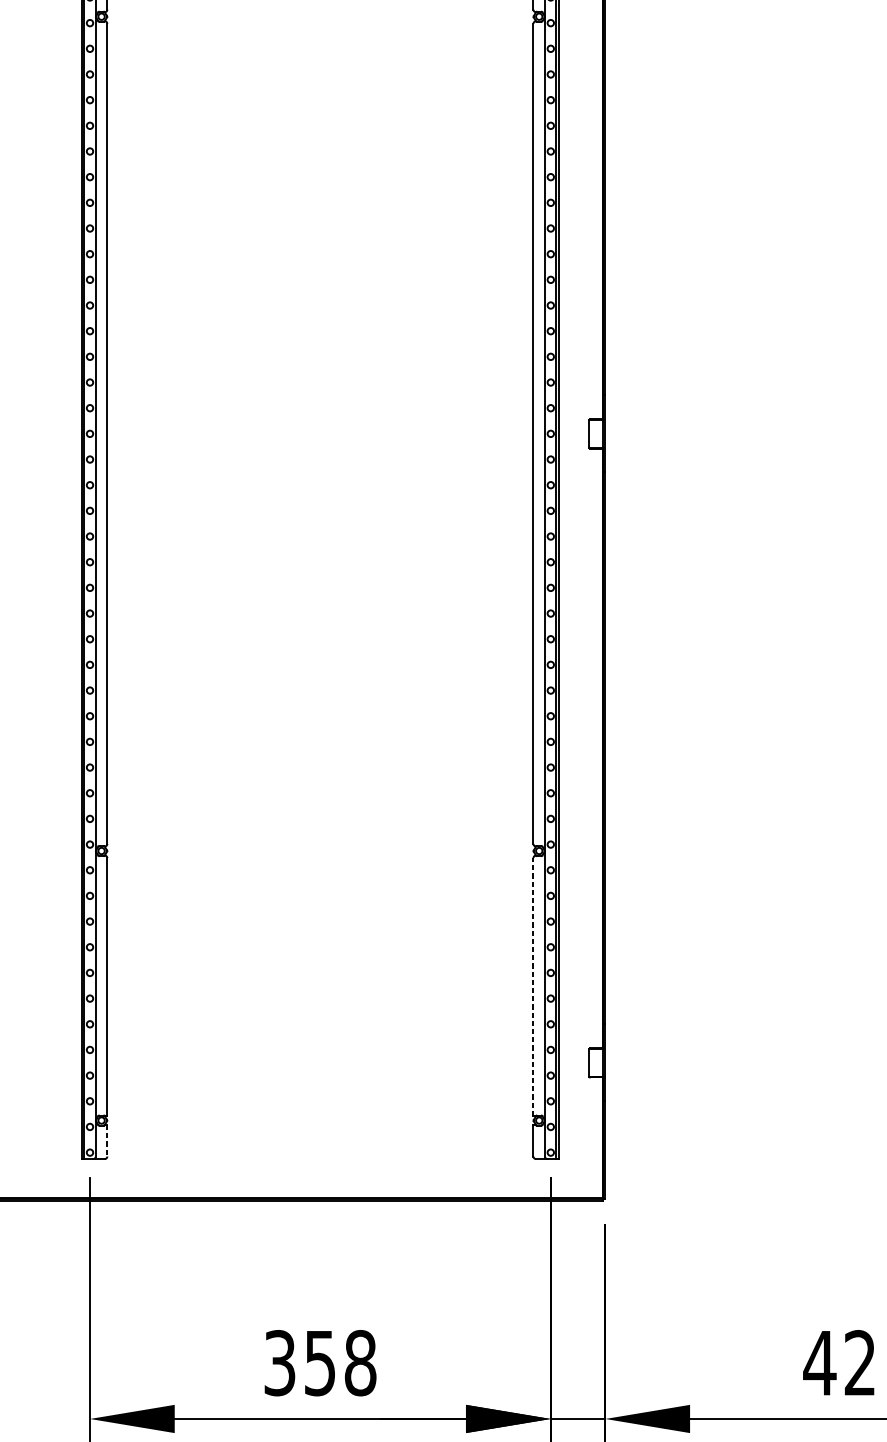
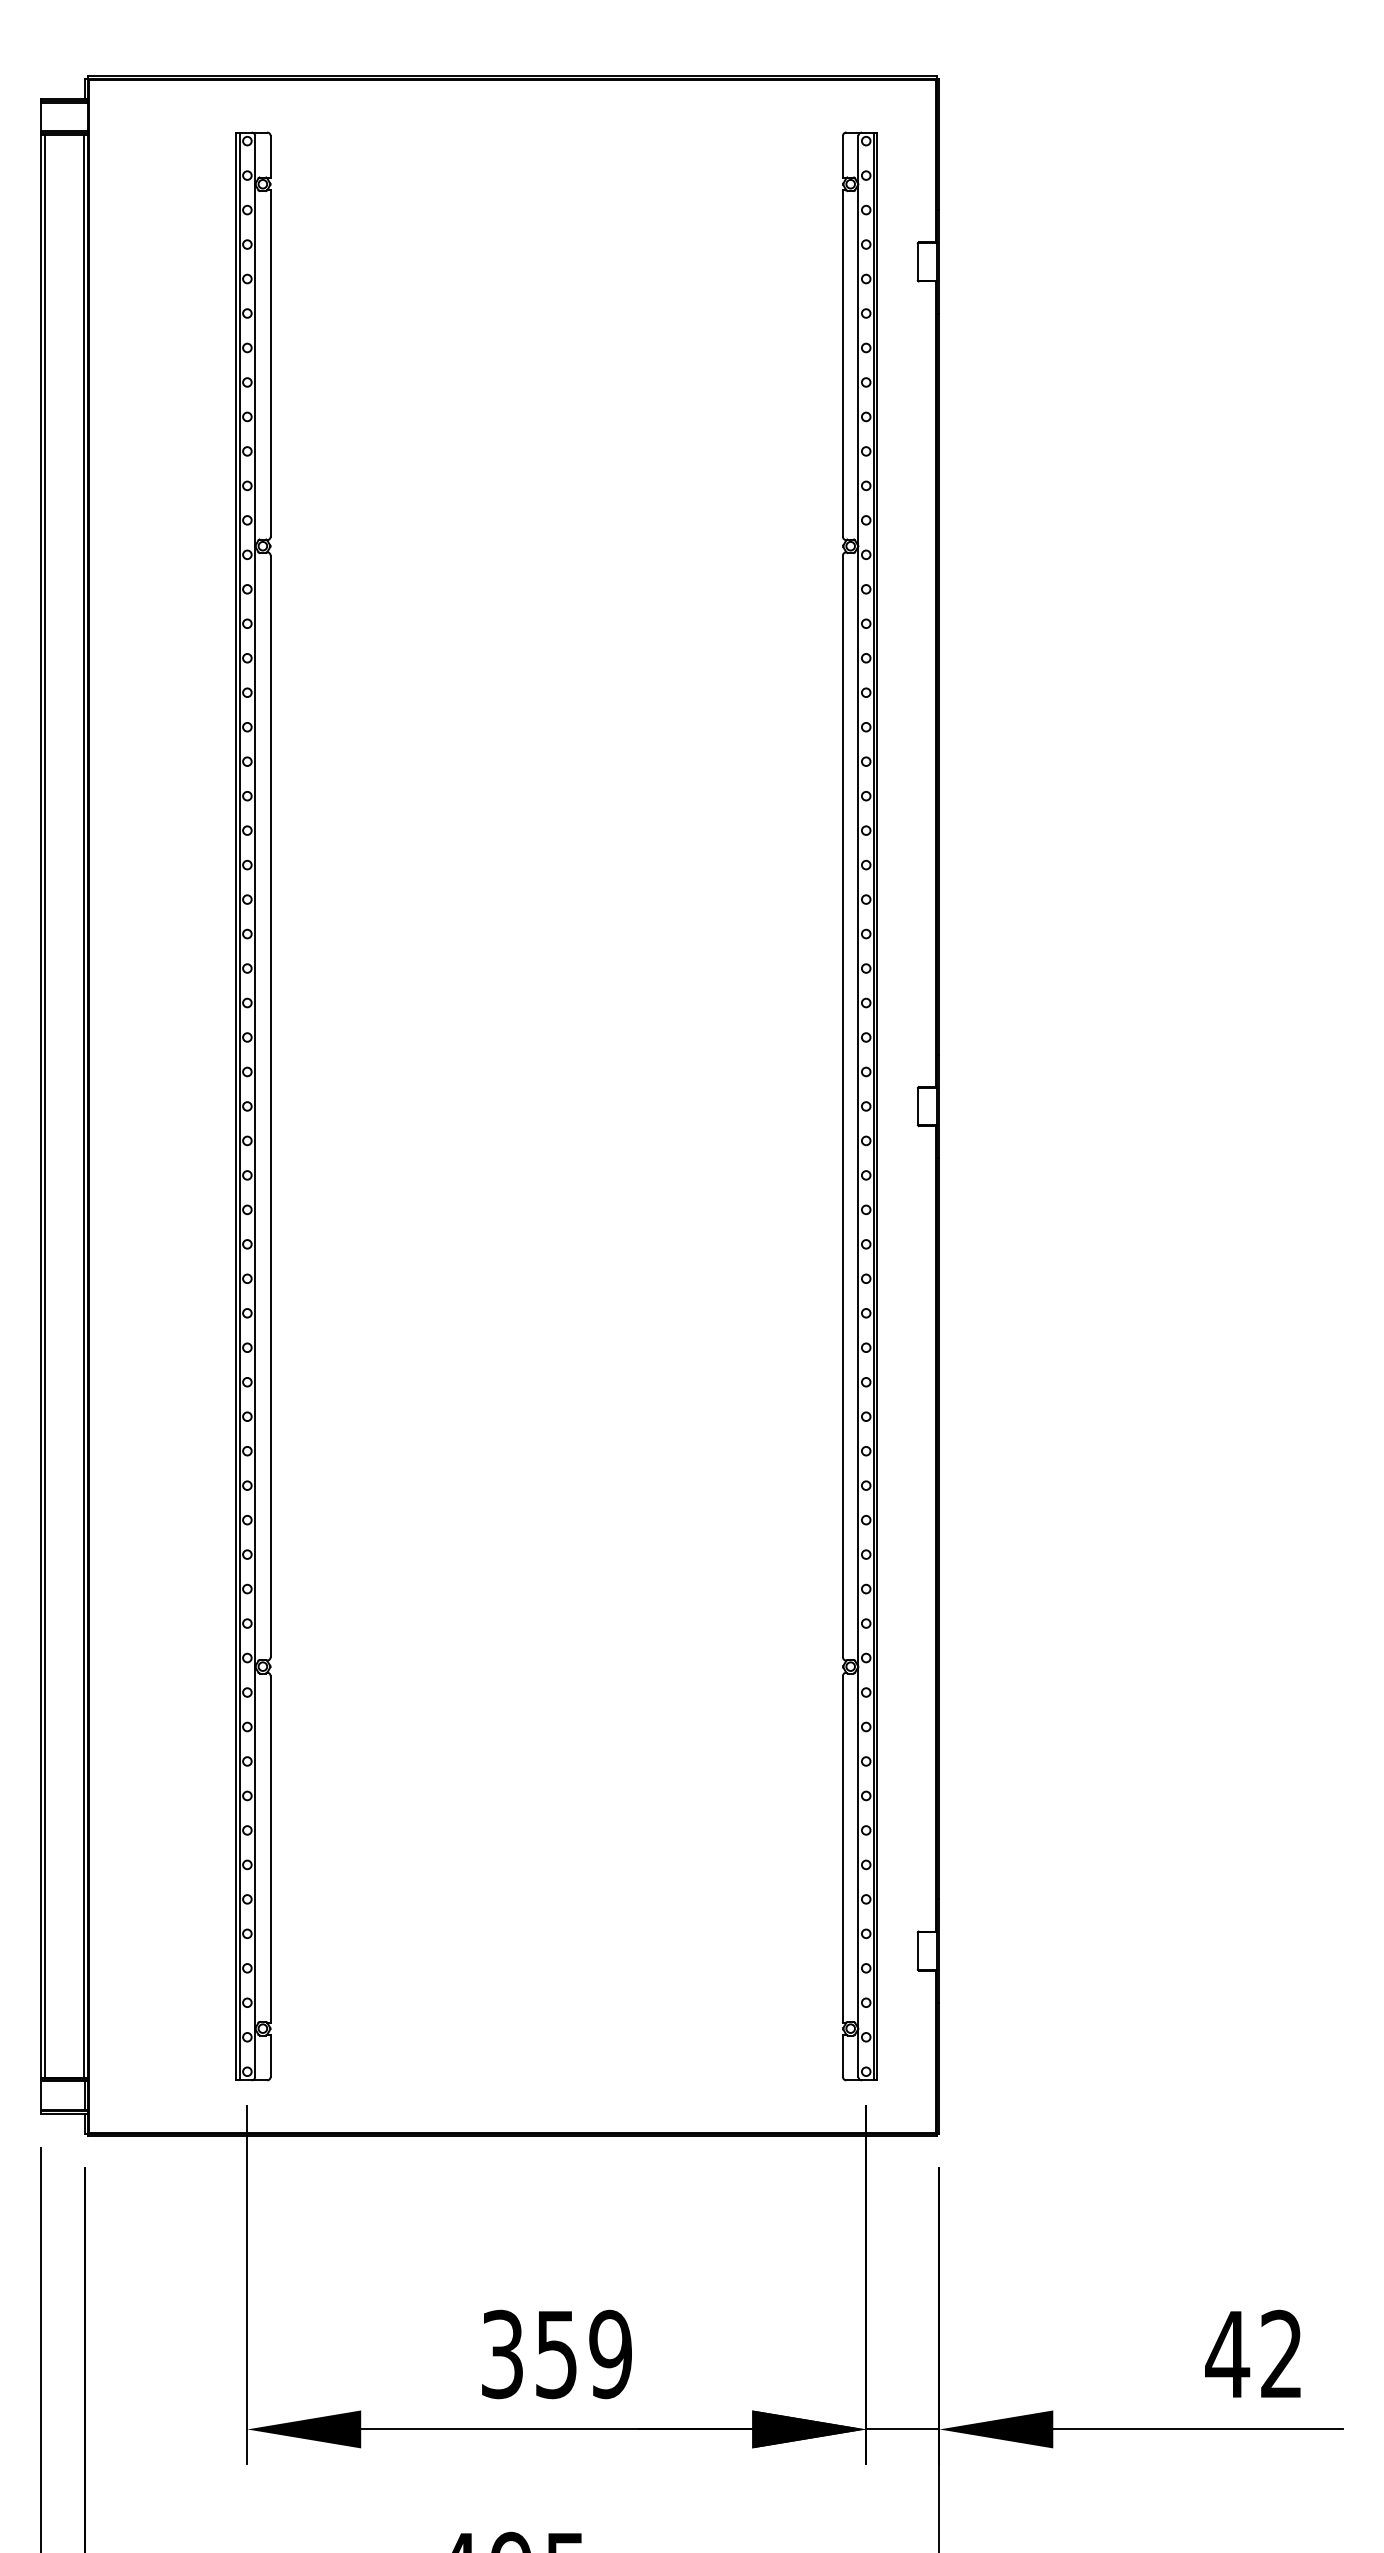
line: (533, 986) -> (842, 1848), dashed -> solid
line: (107, 1141) -> (270, 2056), dashed -> solid
text: (360, 1363) -> (610, 2354), 358 -> 359

